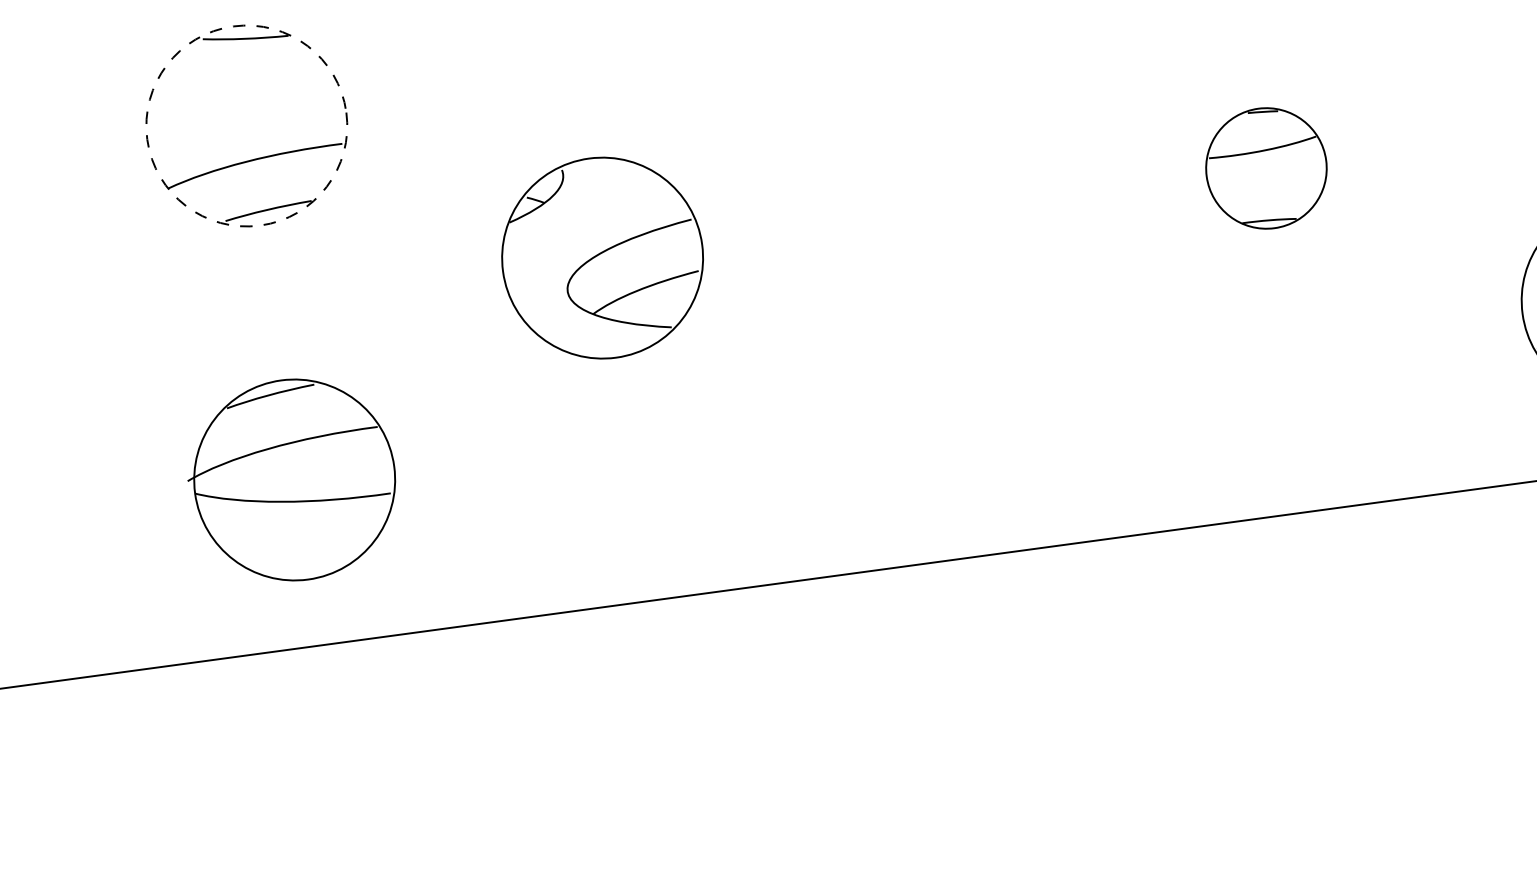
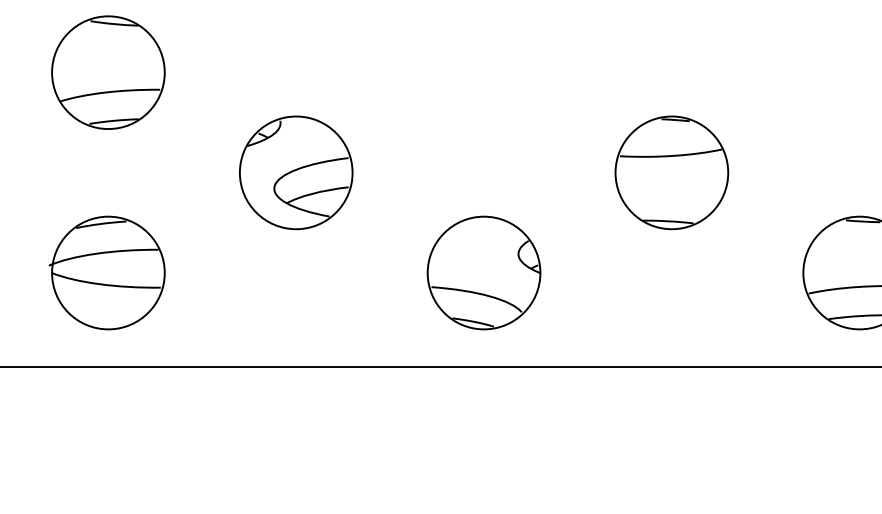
circle: (246, 125) -> (108, 72), dashed -> solid
part: (1265, 167) -> (671, 172), size x1.67
part: (957, 389) -> (483, 272), added

